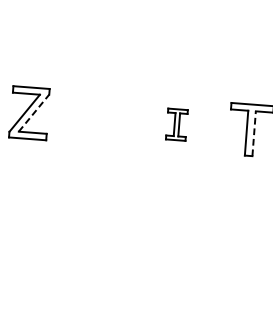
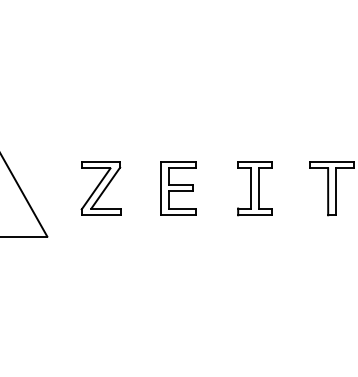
line: (33, 113) -> (105, 188), dashed -> solid
part: (103, 118) -> (178, 188), added
part: (176, 124) -> (254, 188), size x1.67
line: (254, 133) -> (336, 191), dashed -> solid

